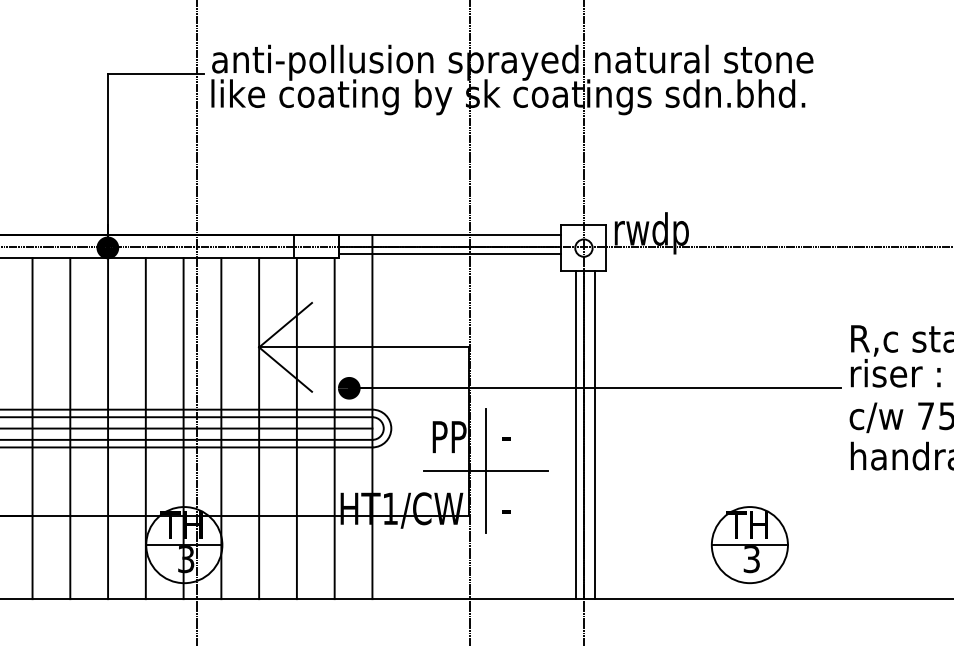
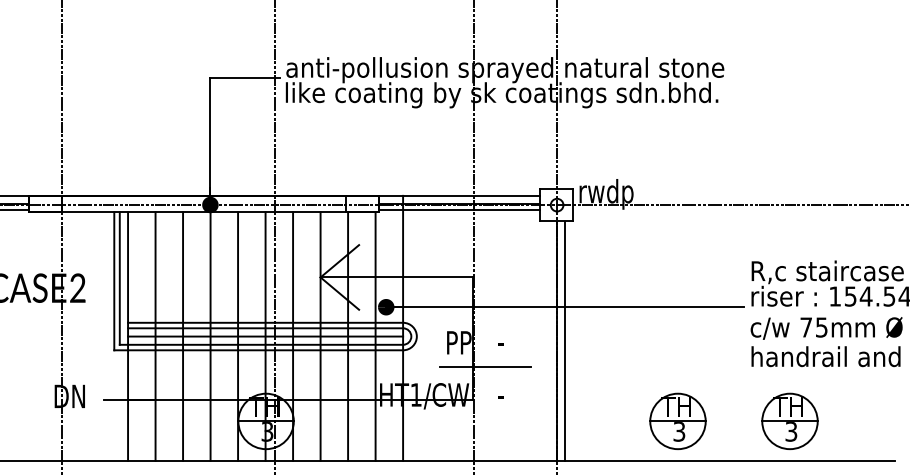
line: (576, 433) -> (551, 340), removed
line: (485, 471) -> (485, 367), removed
part: (903, 543) -> (789, 420), added

